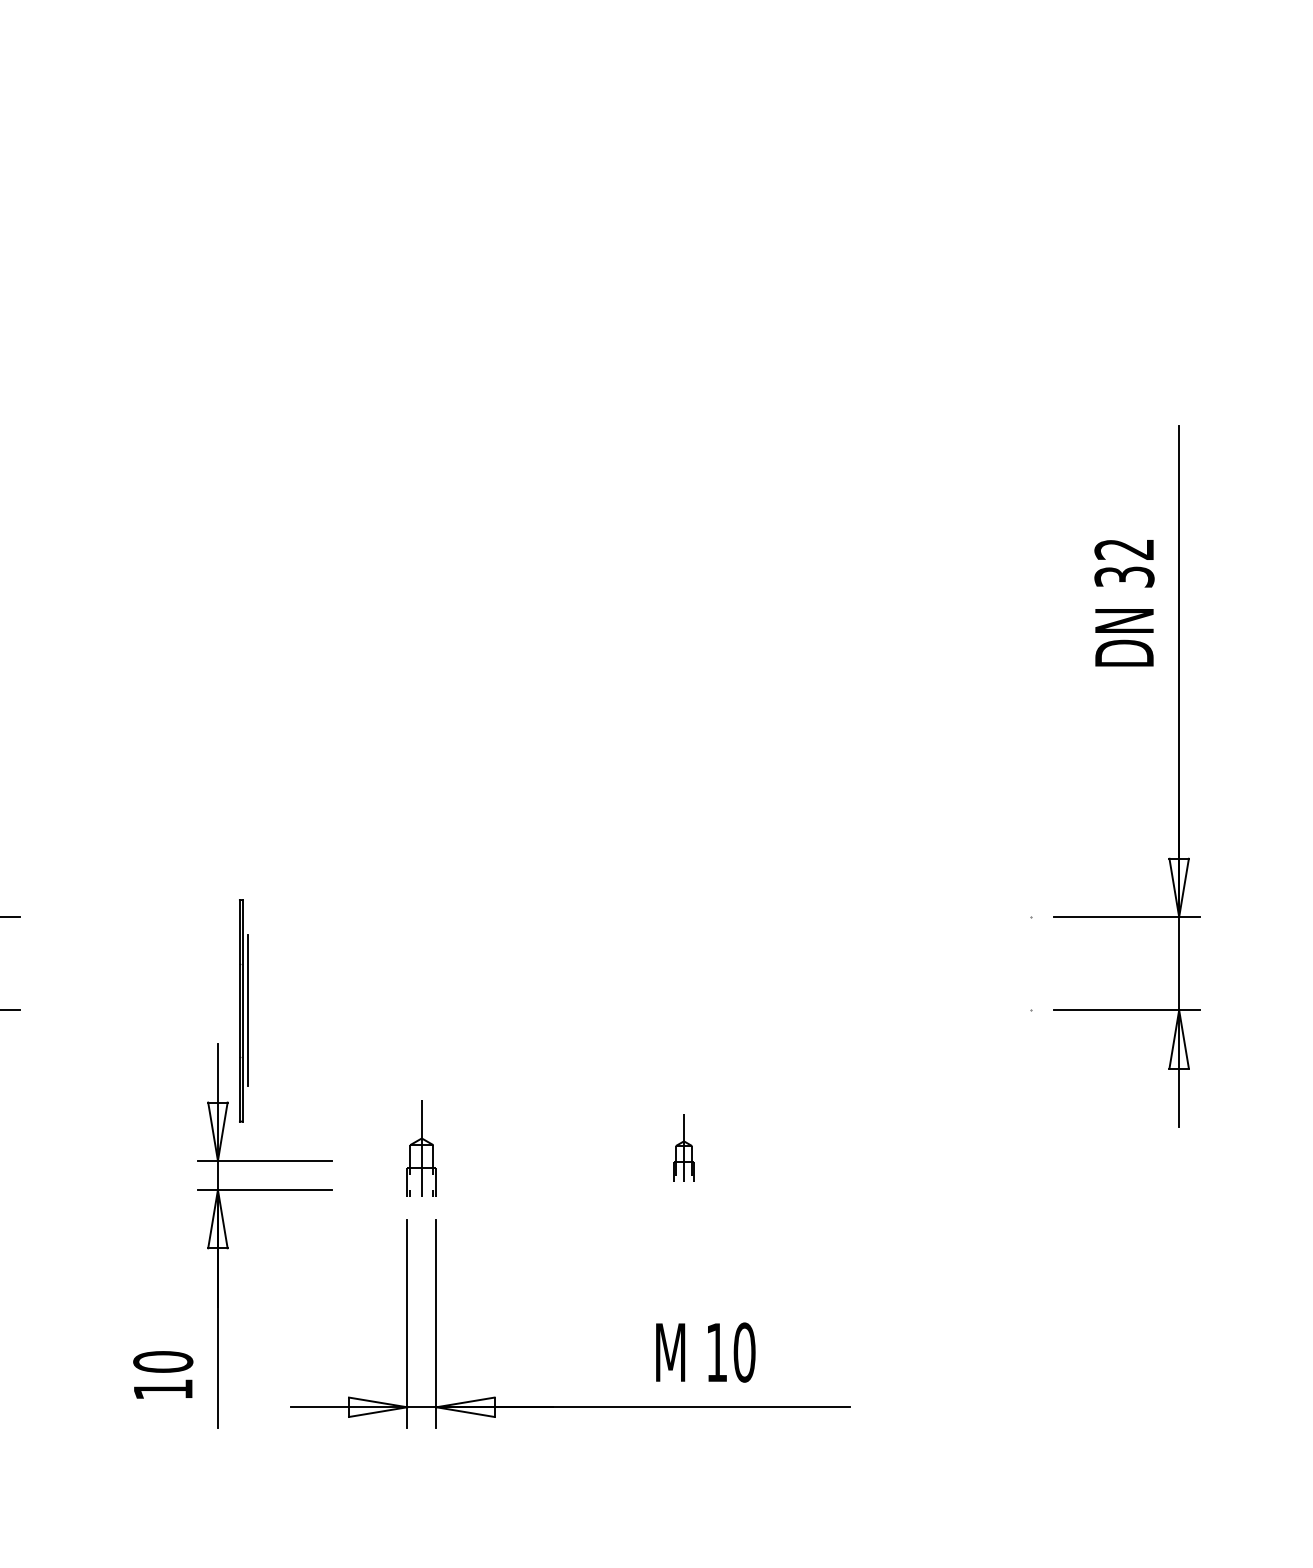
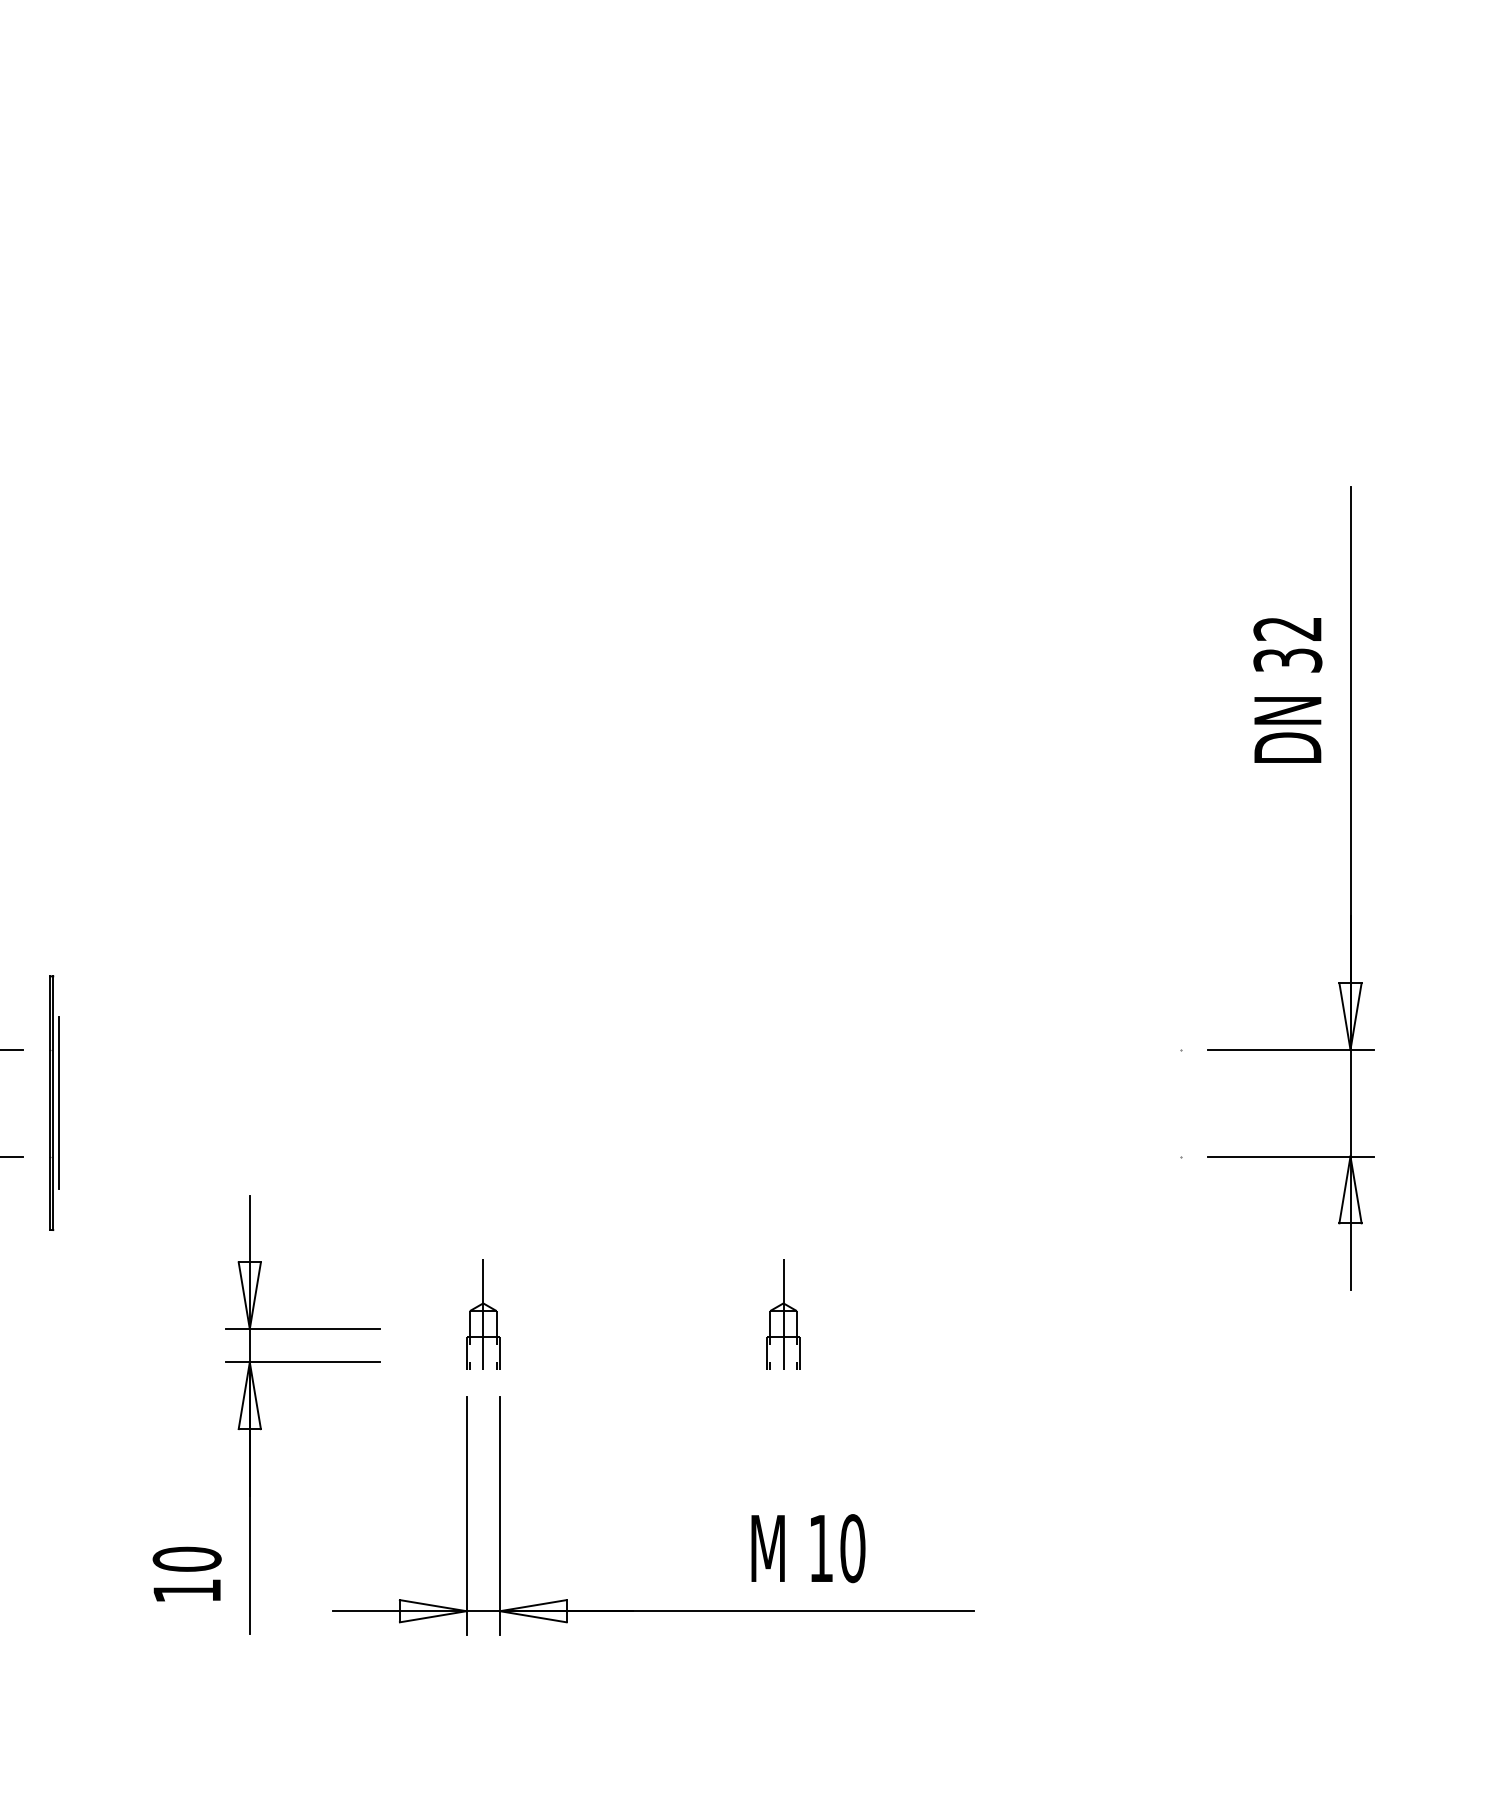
part: (243, 1010) -> (54, 1102), moved
part: (684, 1148) -> (783, 1314), size x1.43

